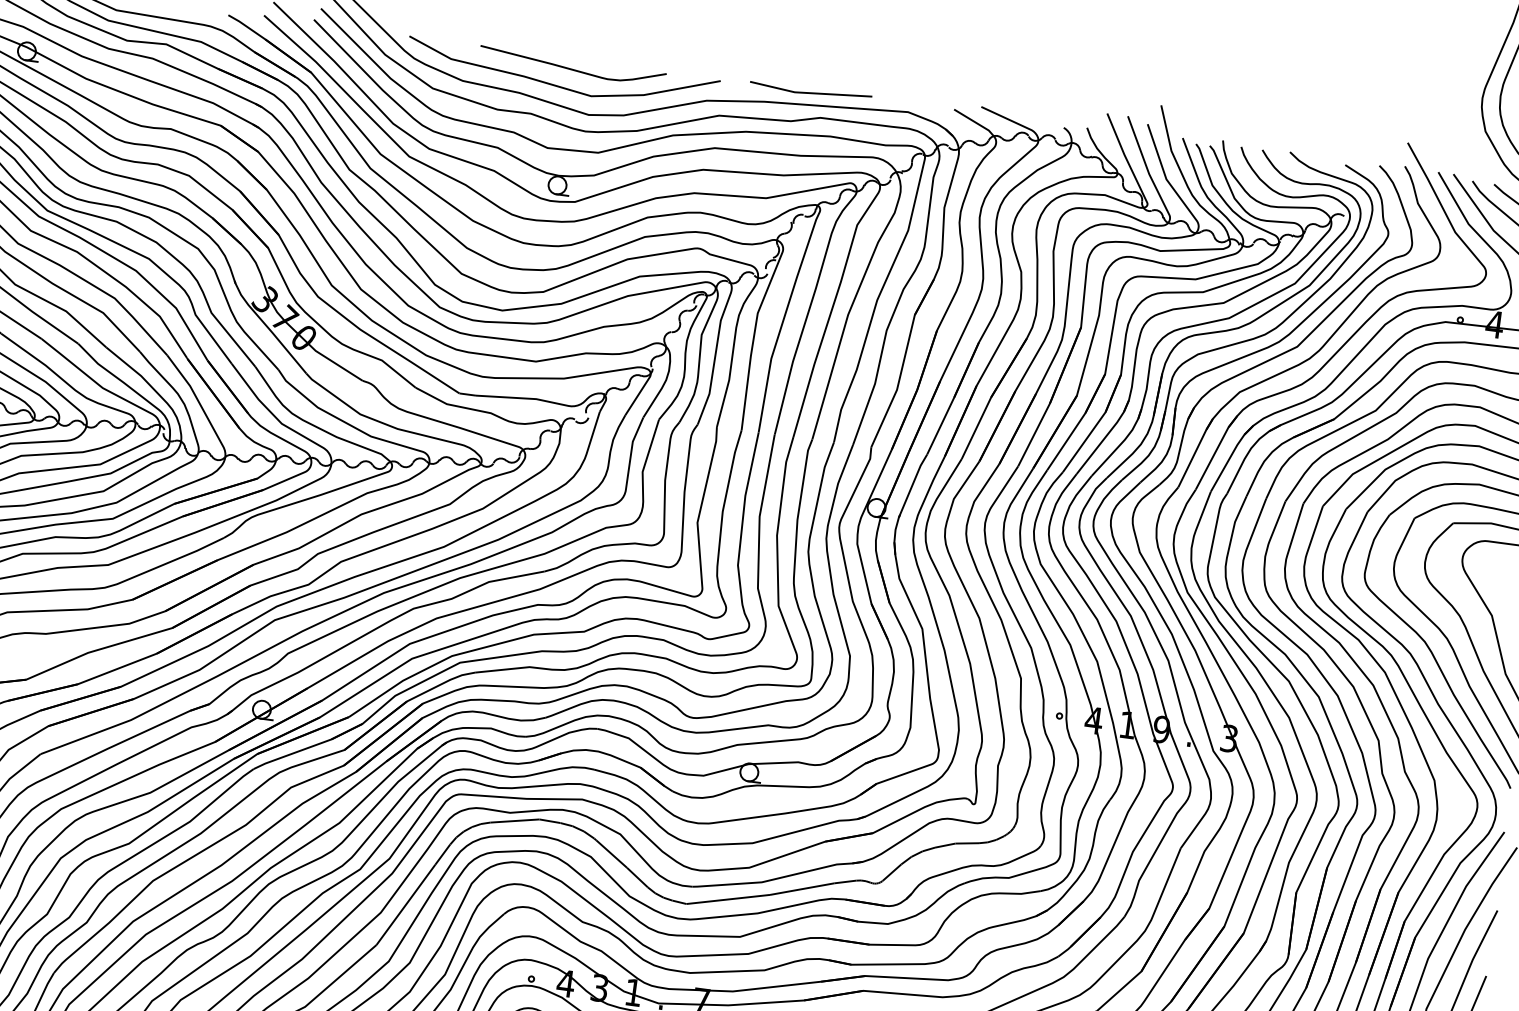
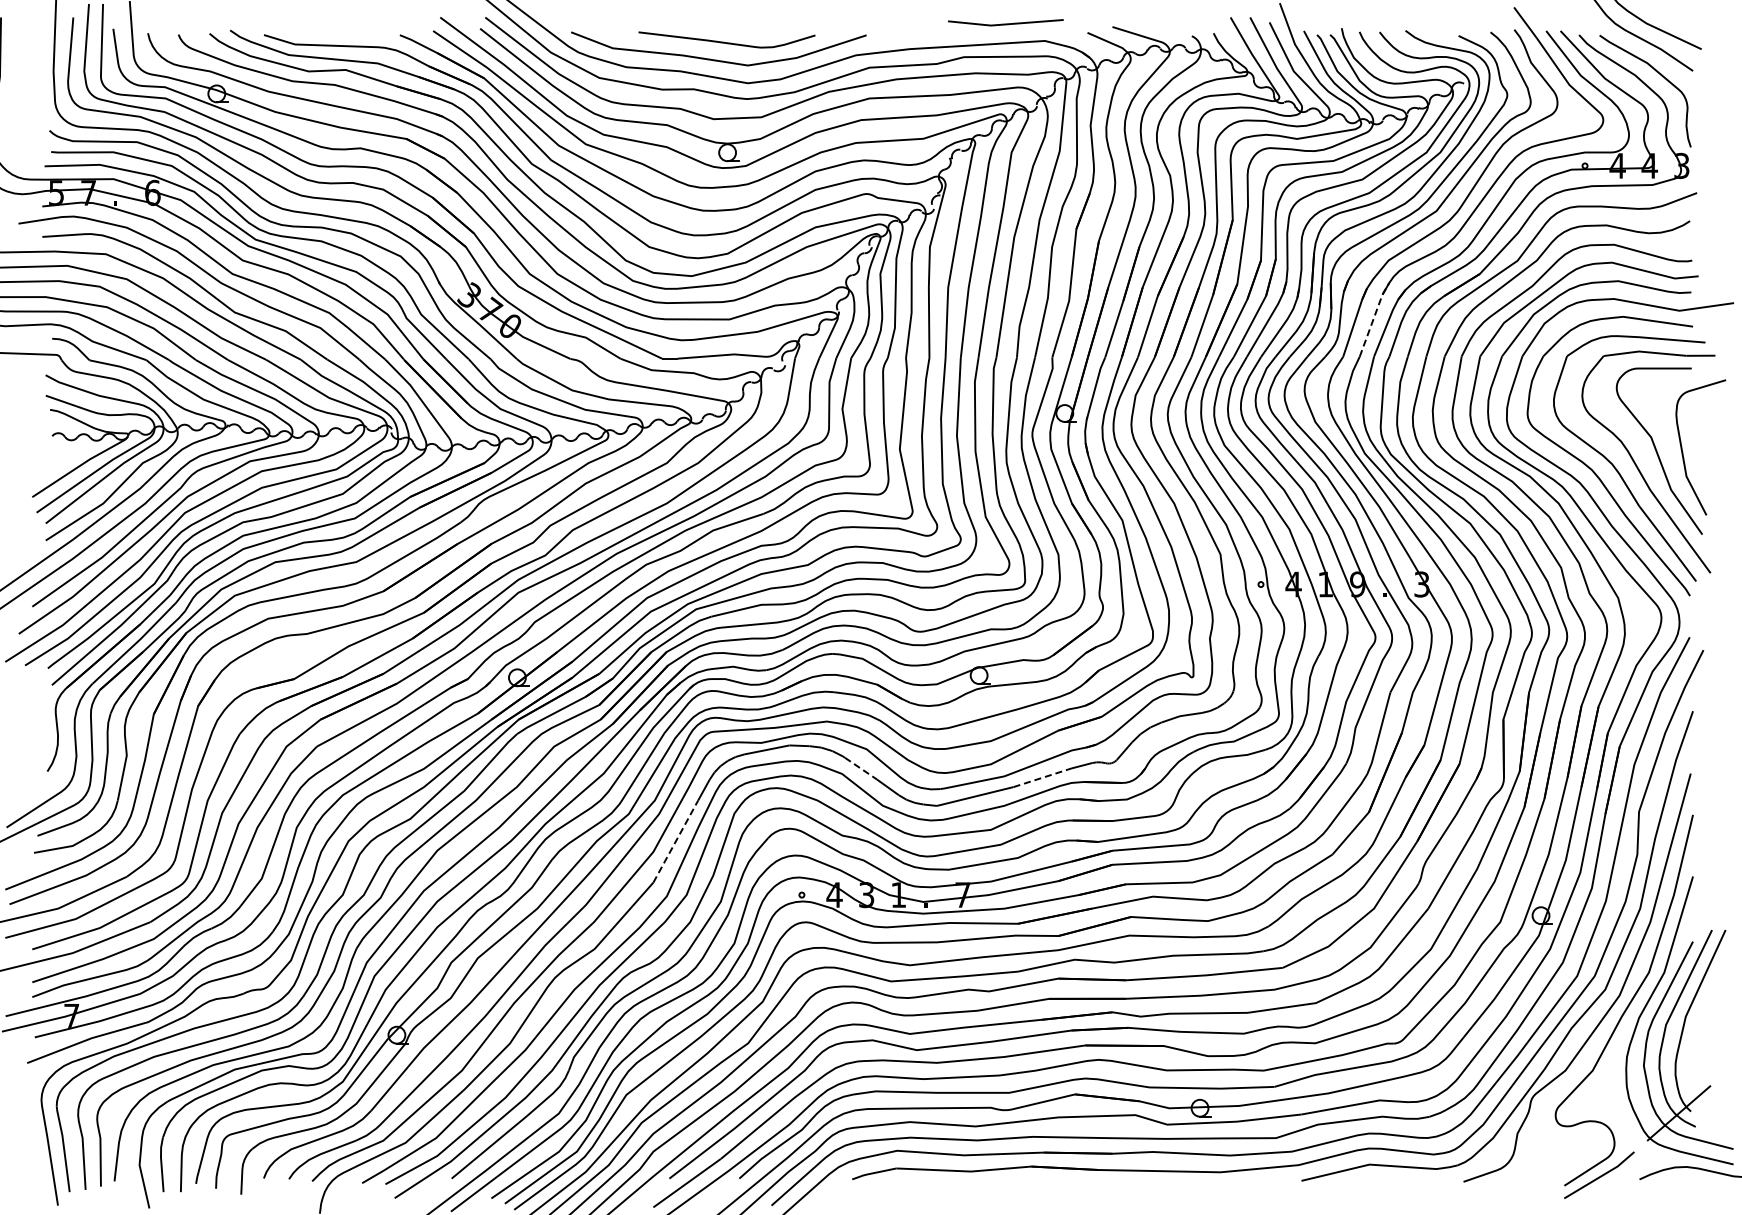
line: (810, 92) -> (1005, 23), moved
line: (1215, 451) -> (1373, 318), solid -> dashed
line: (612, 853) -> (861, 768), solid -> dashed
line: (801, 888) -> (1042, 777), solid -> dashed
line: (405, 904) -> (675, 841), solid -> dashed

